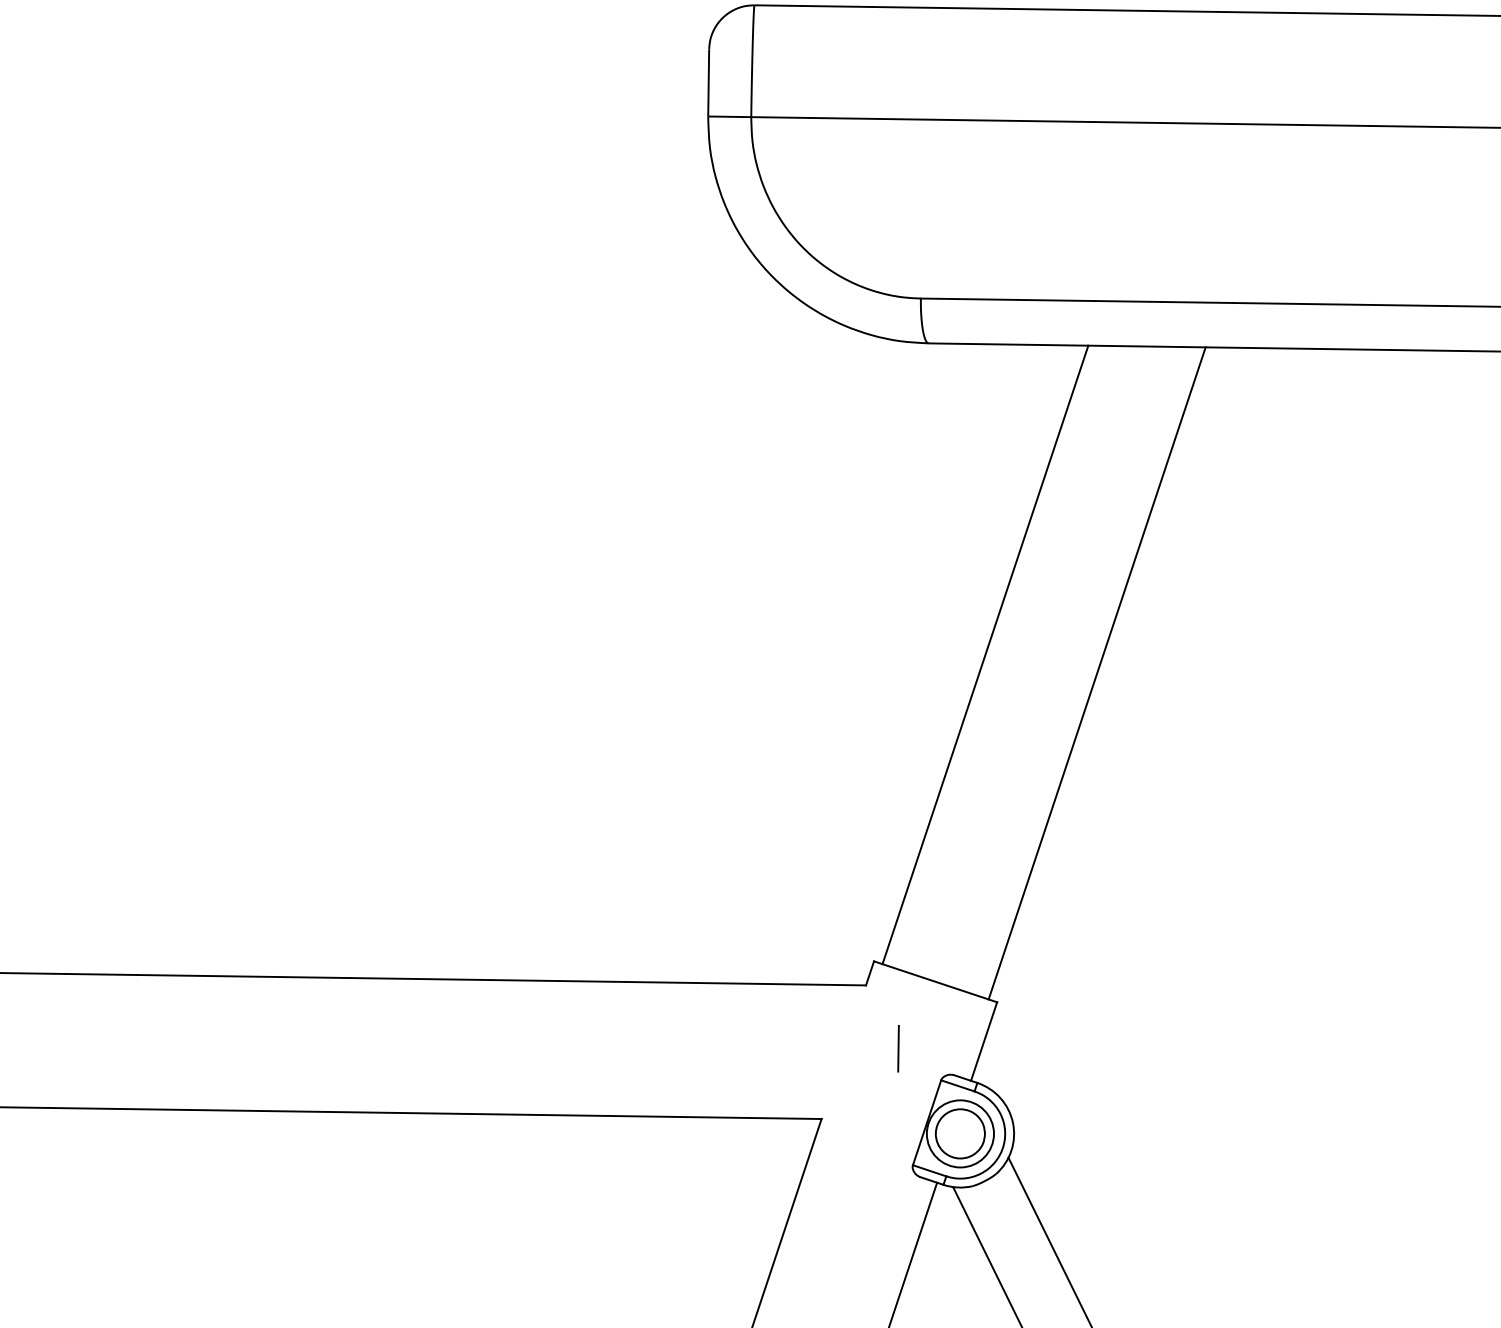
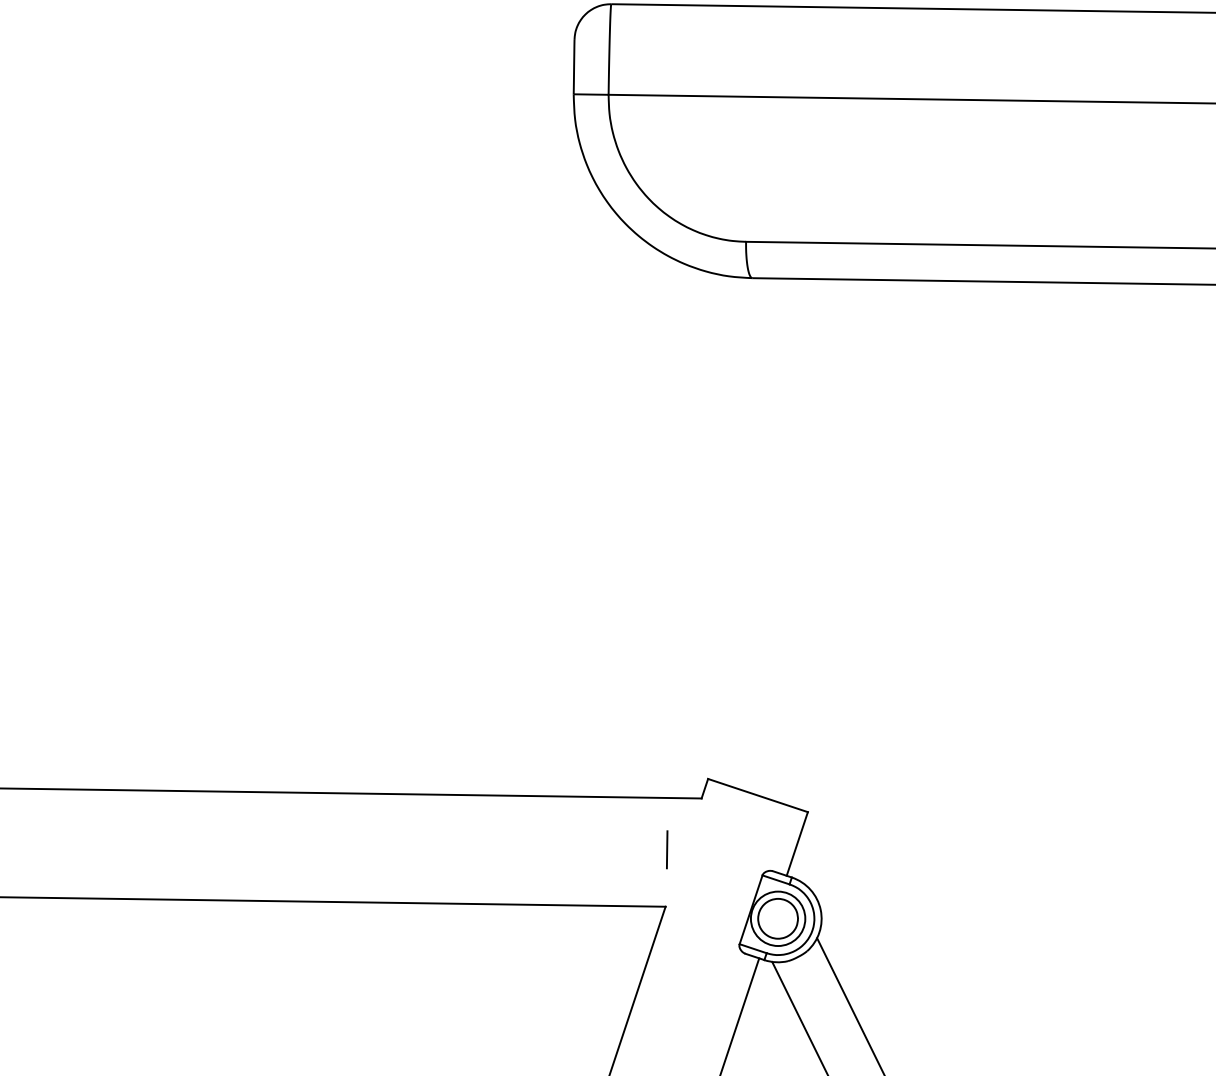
line: (985, 654) -> (798, 530), removed
line: (1096, 673) -> (888, 545), removed
line: (898, 1048) -> (667, 849), moved

